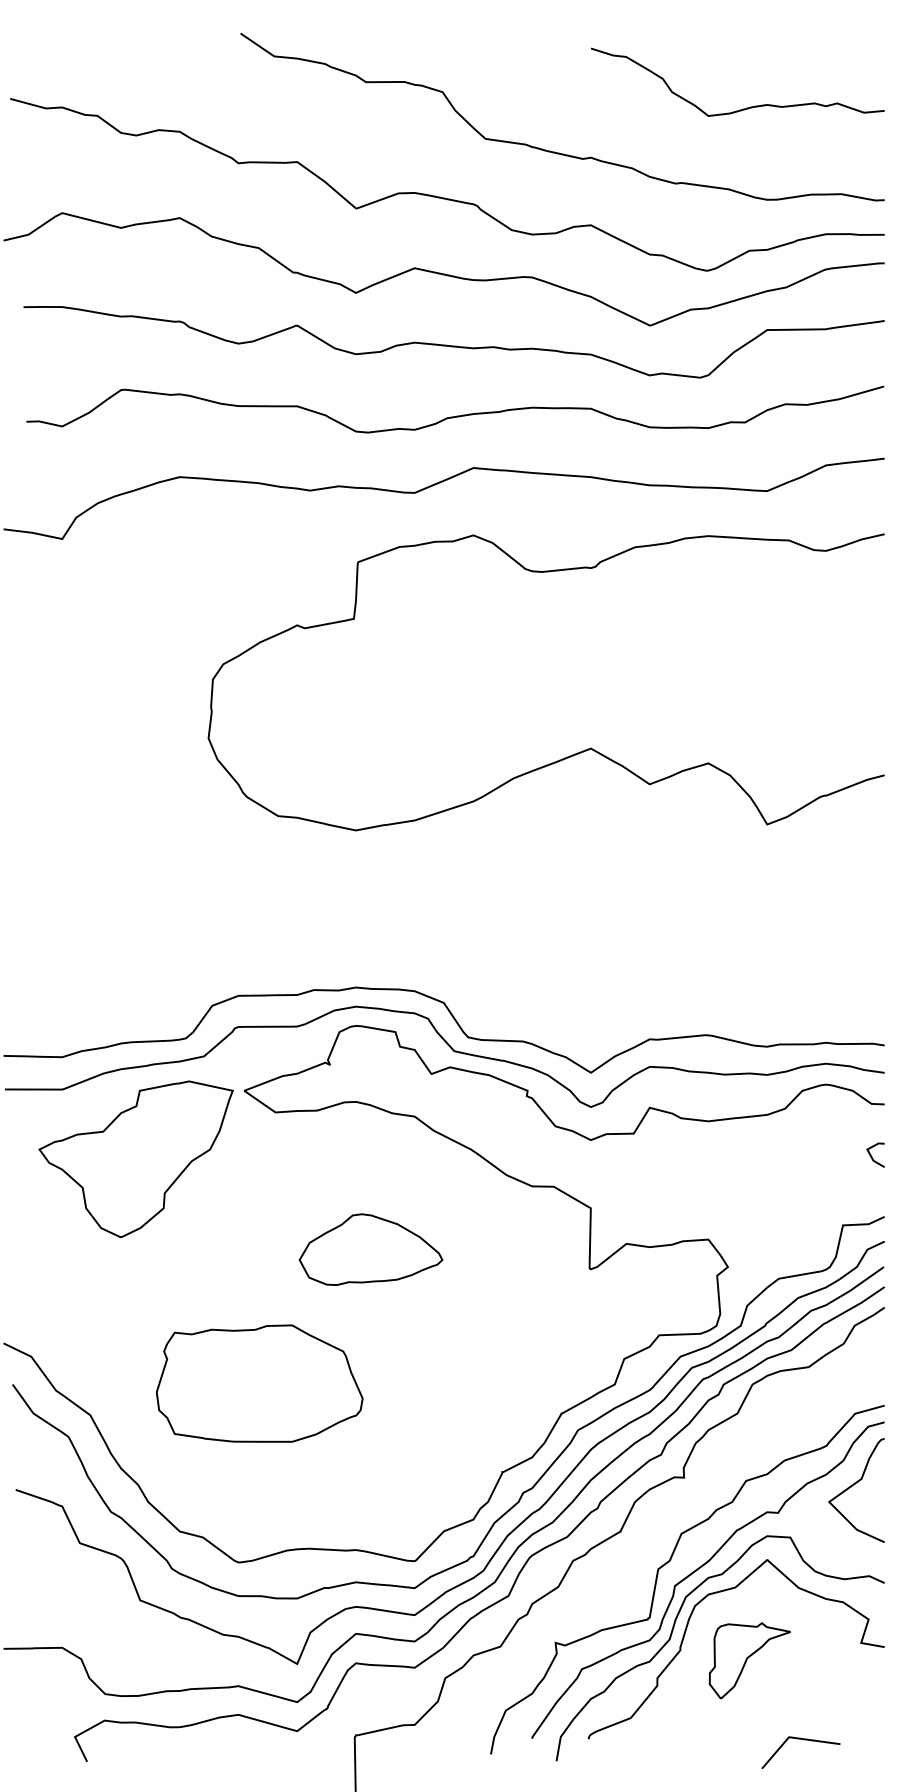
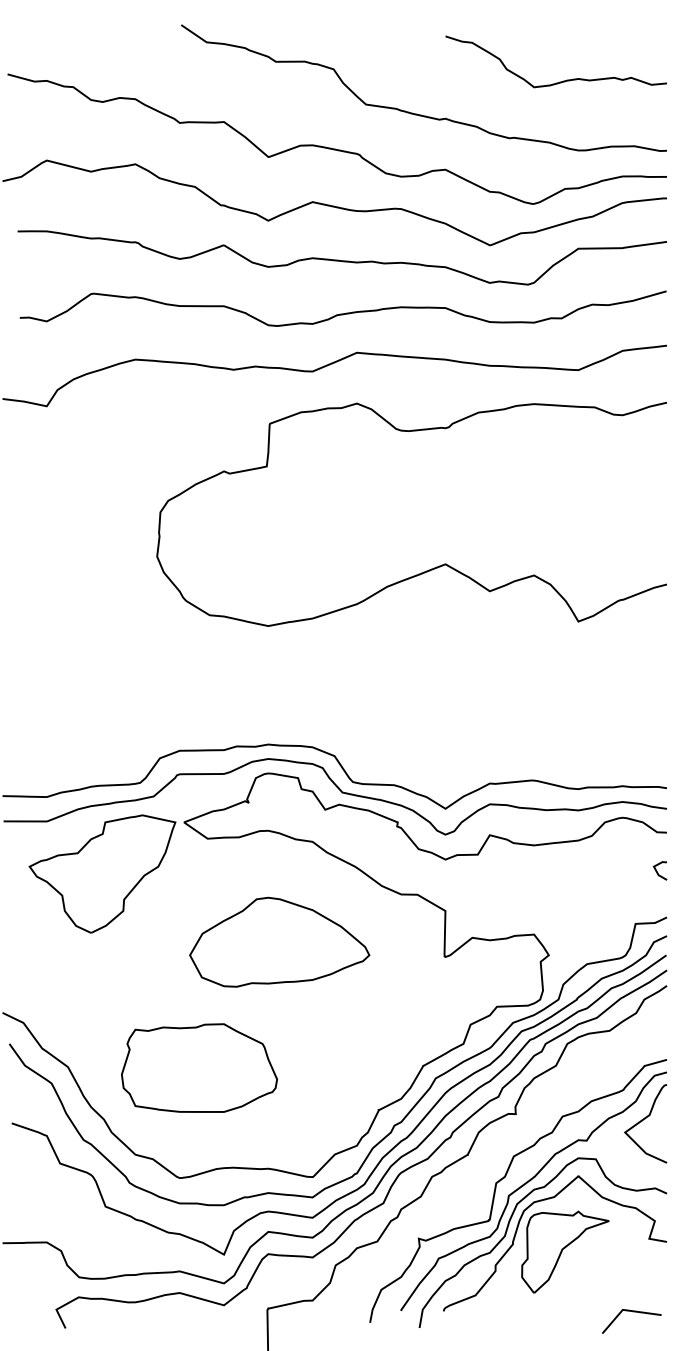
part: (370, 1249) -> (279, 942), size x1.67
part: (259, 1383) -> (199, 1068), moved
part: (749, 1660) -> (565, 1252), size x1.43
line: (803, 1740) -> (633, 1312), moved

